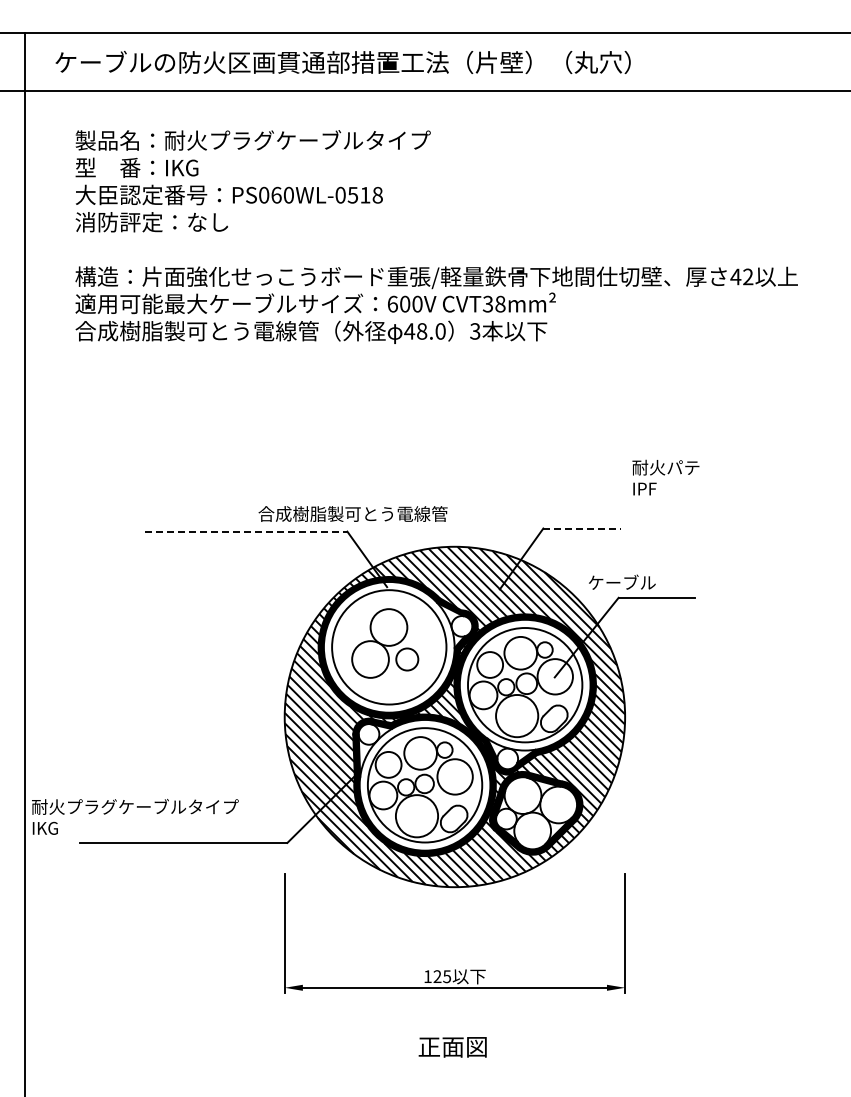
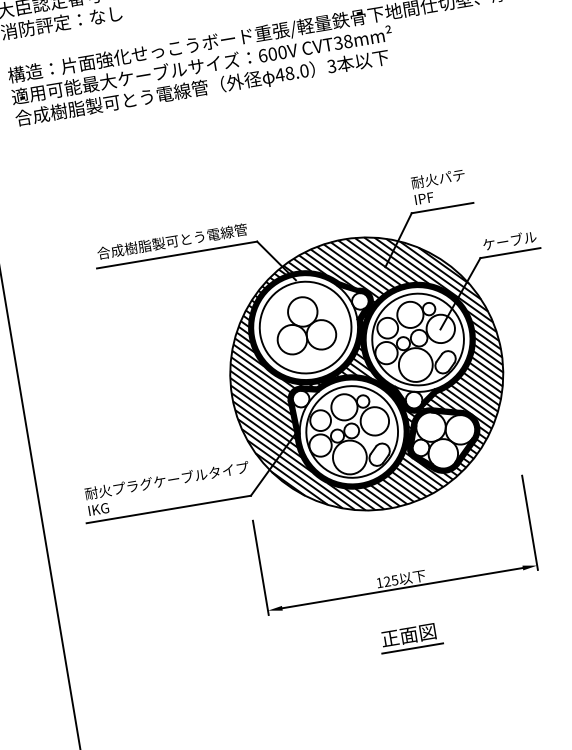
text: (665, 477) -> (439, 186), moved
text: (352, 513) -> (171, 241), moved
line: (582, 528) -> (442, 208), dashed -> solid
line: (246, 531) -> (177, 254), dashed -> solid
text: (622, 581) -> (509, 239), moved
circle: (406, 659) -> (320, 334), size x1.67
text: (135, 816) -> (168, 488), moved
line: (454, 1064) -> (412, 648), added

